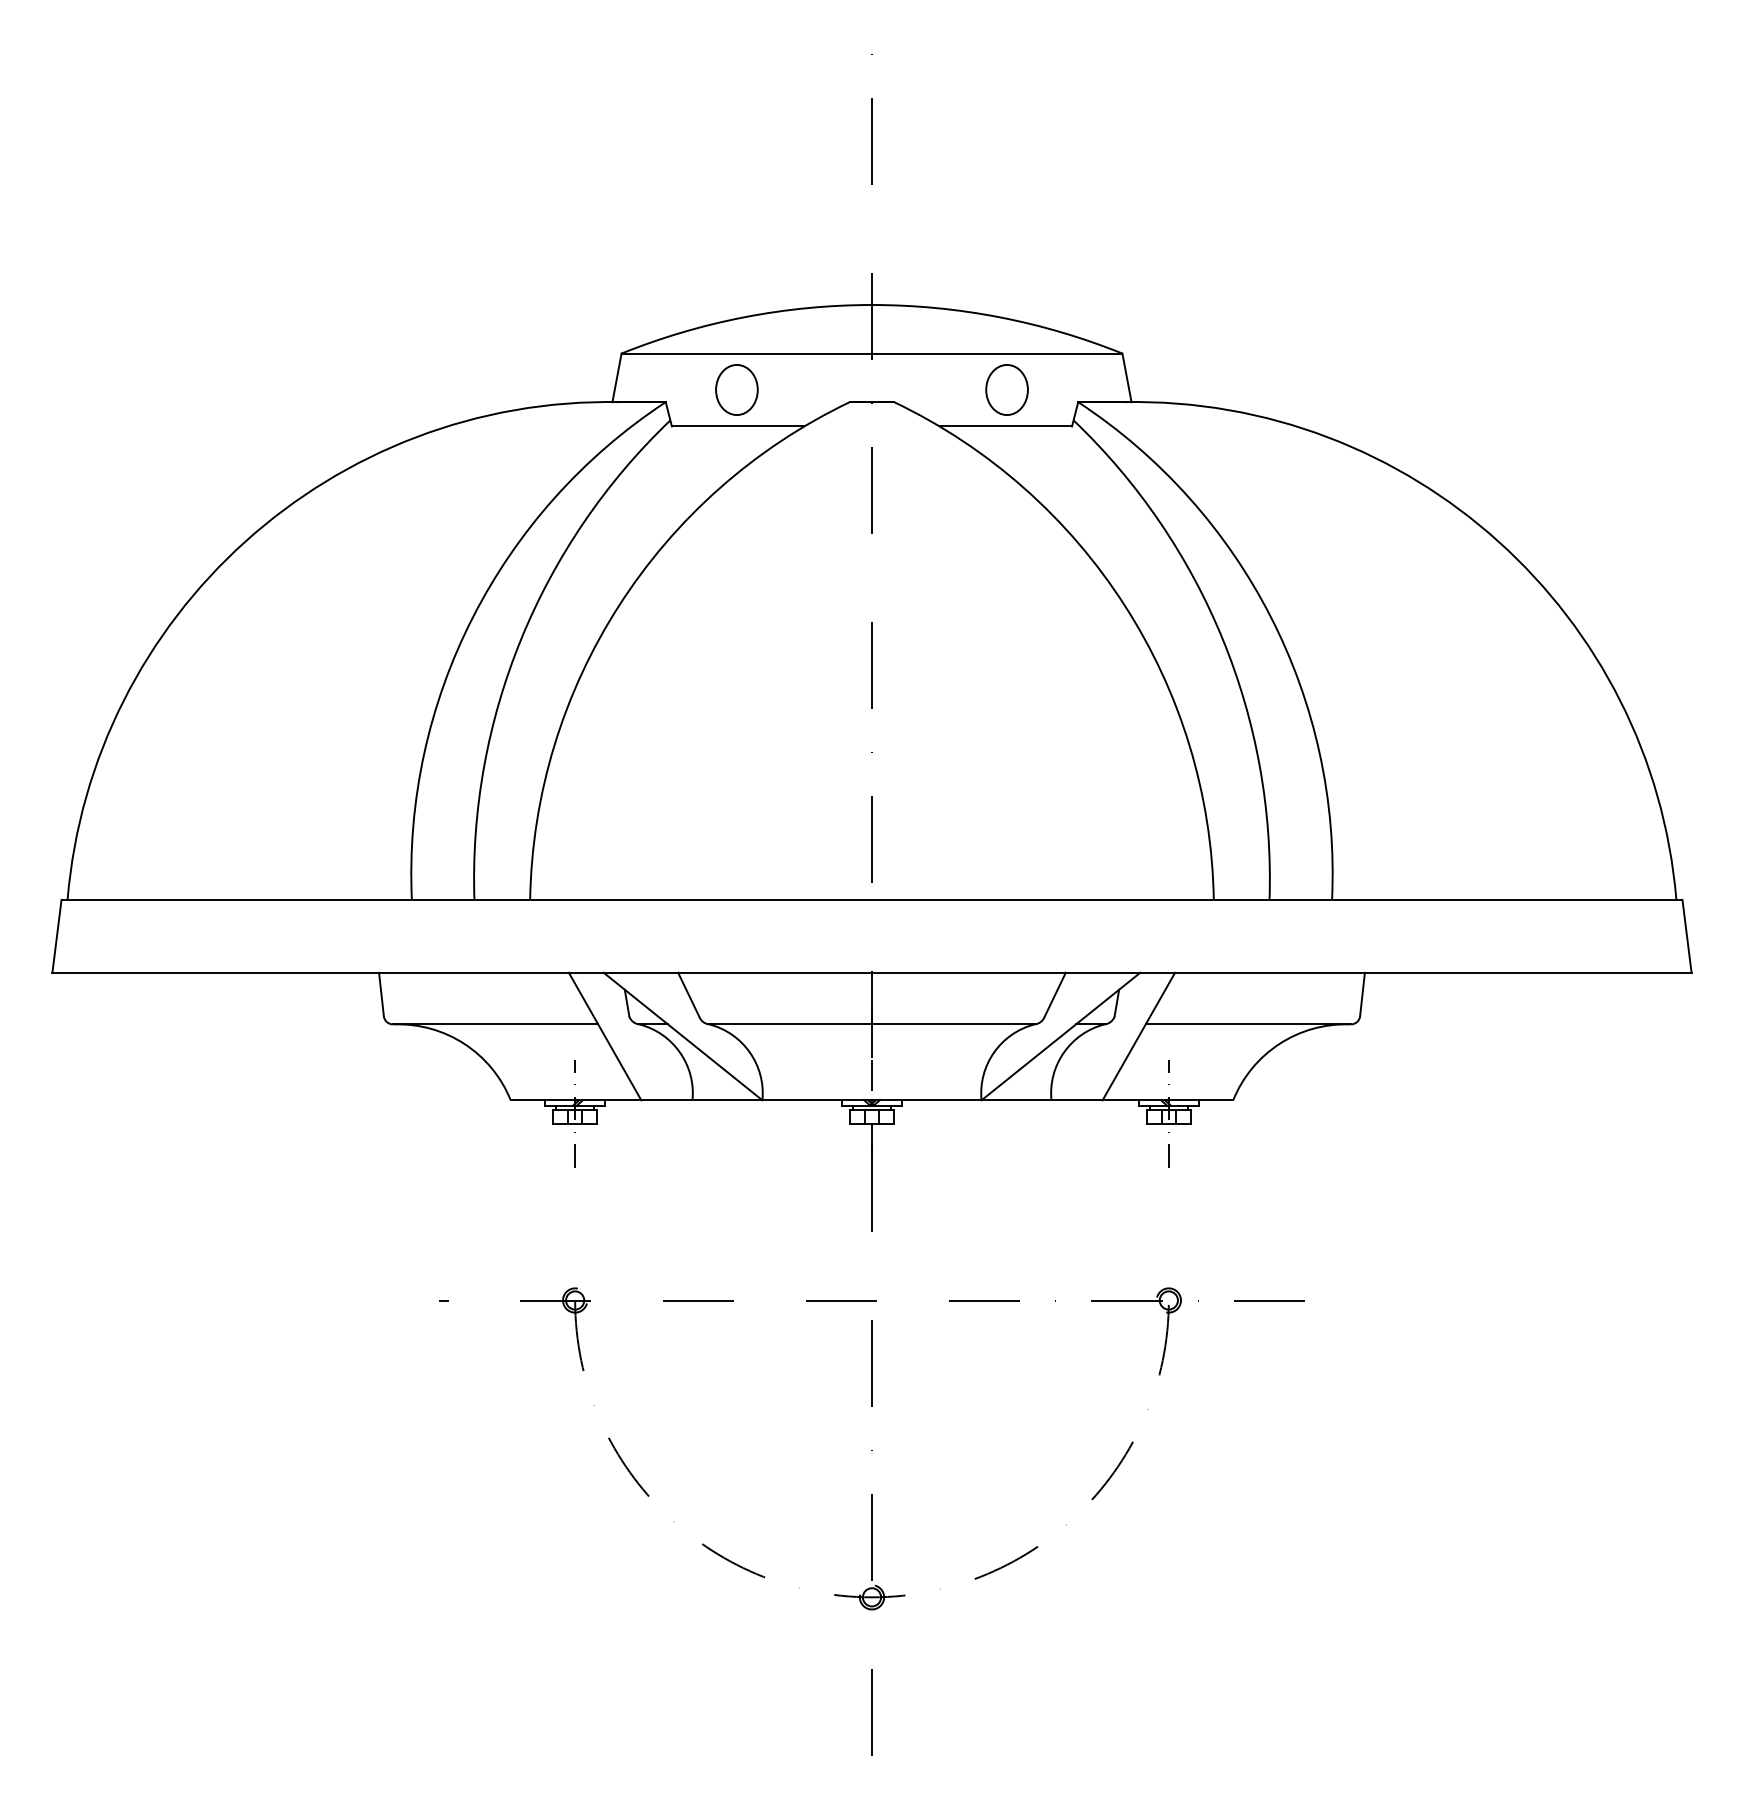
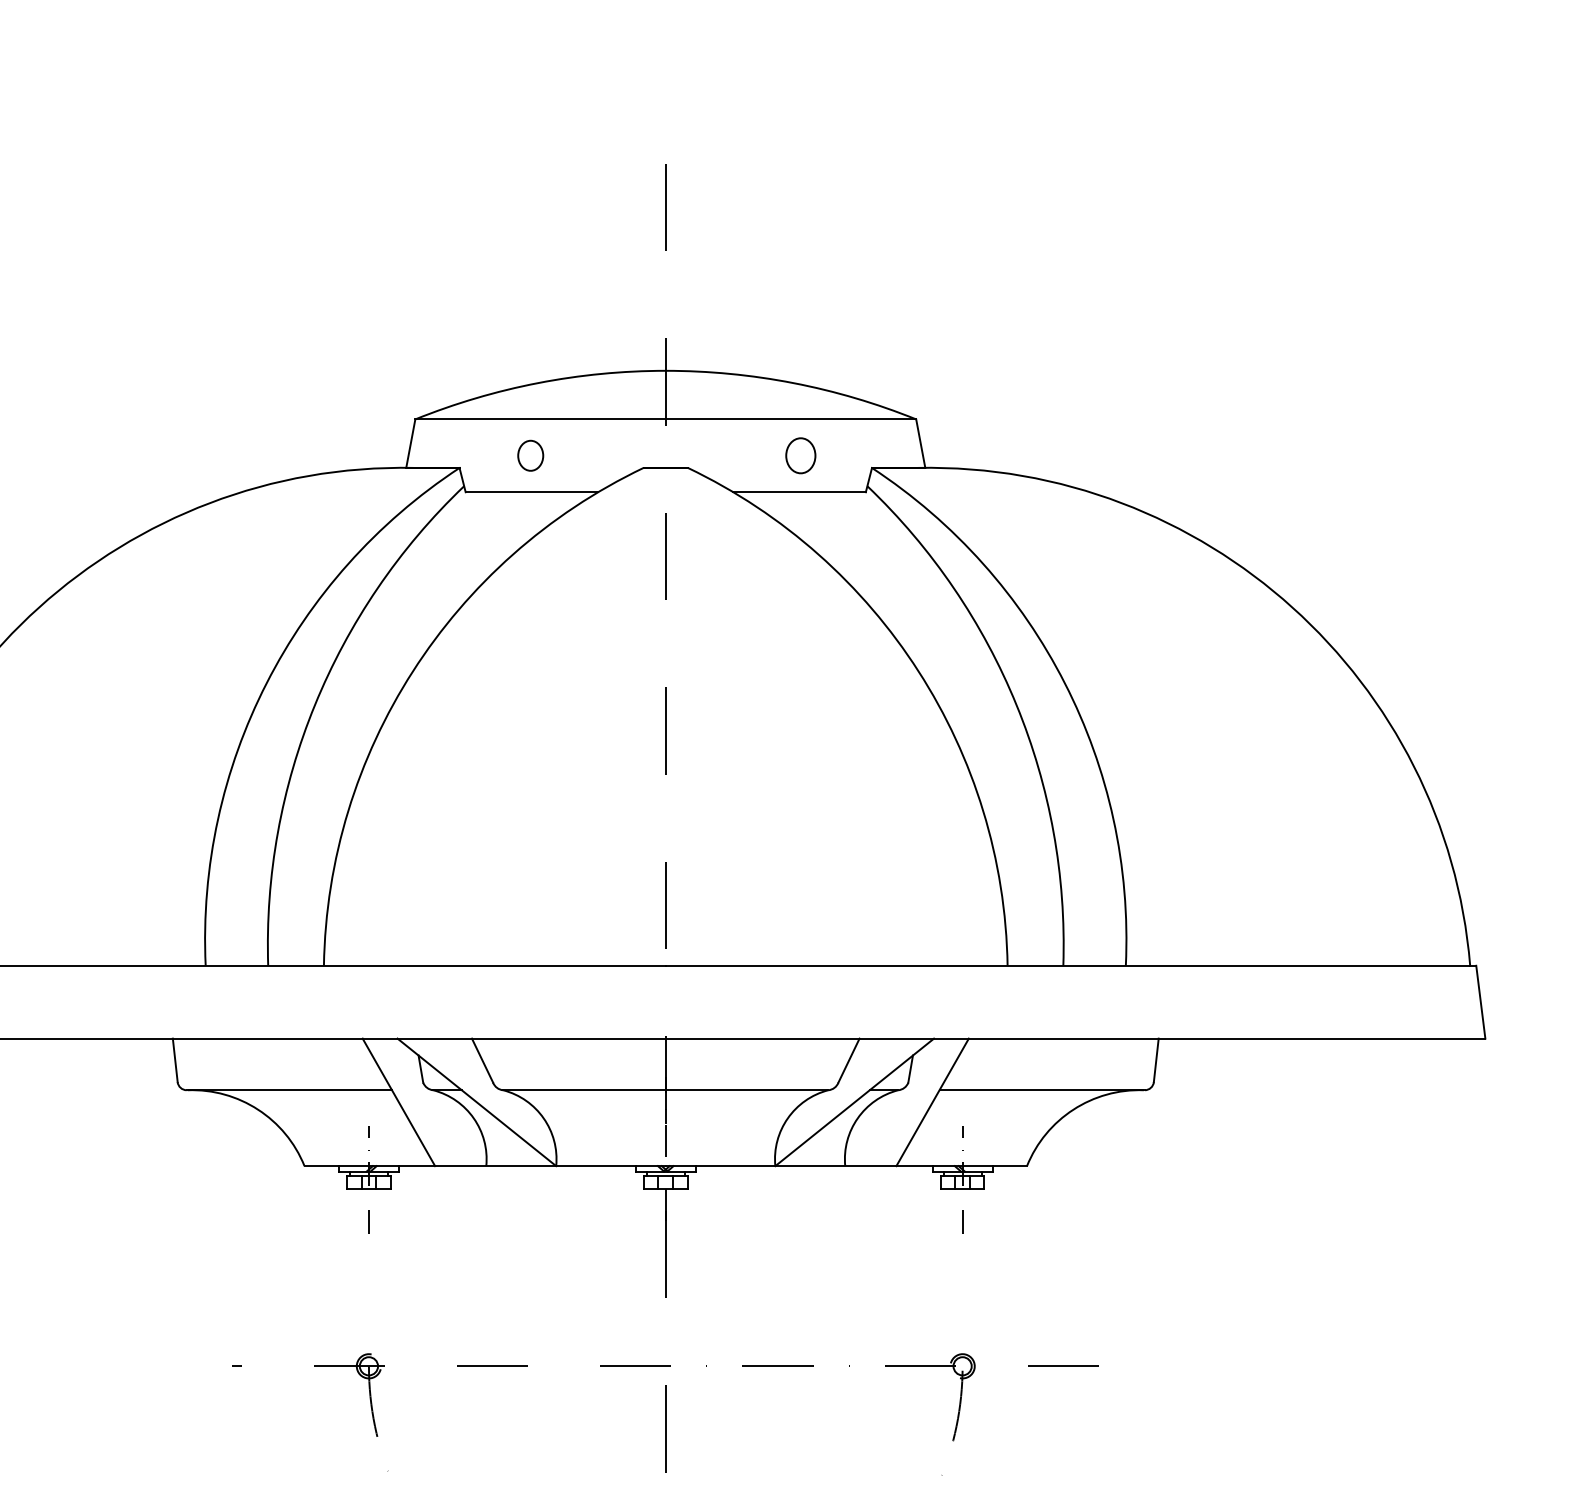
part: (736, 389) -> (530, 455), size x0.6
part: (1006, 389) -> (800, 455), size x0.7

